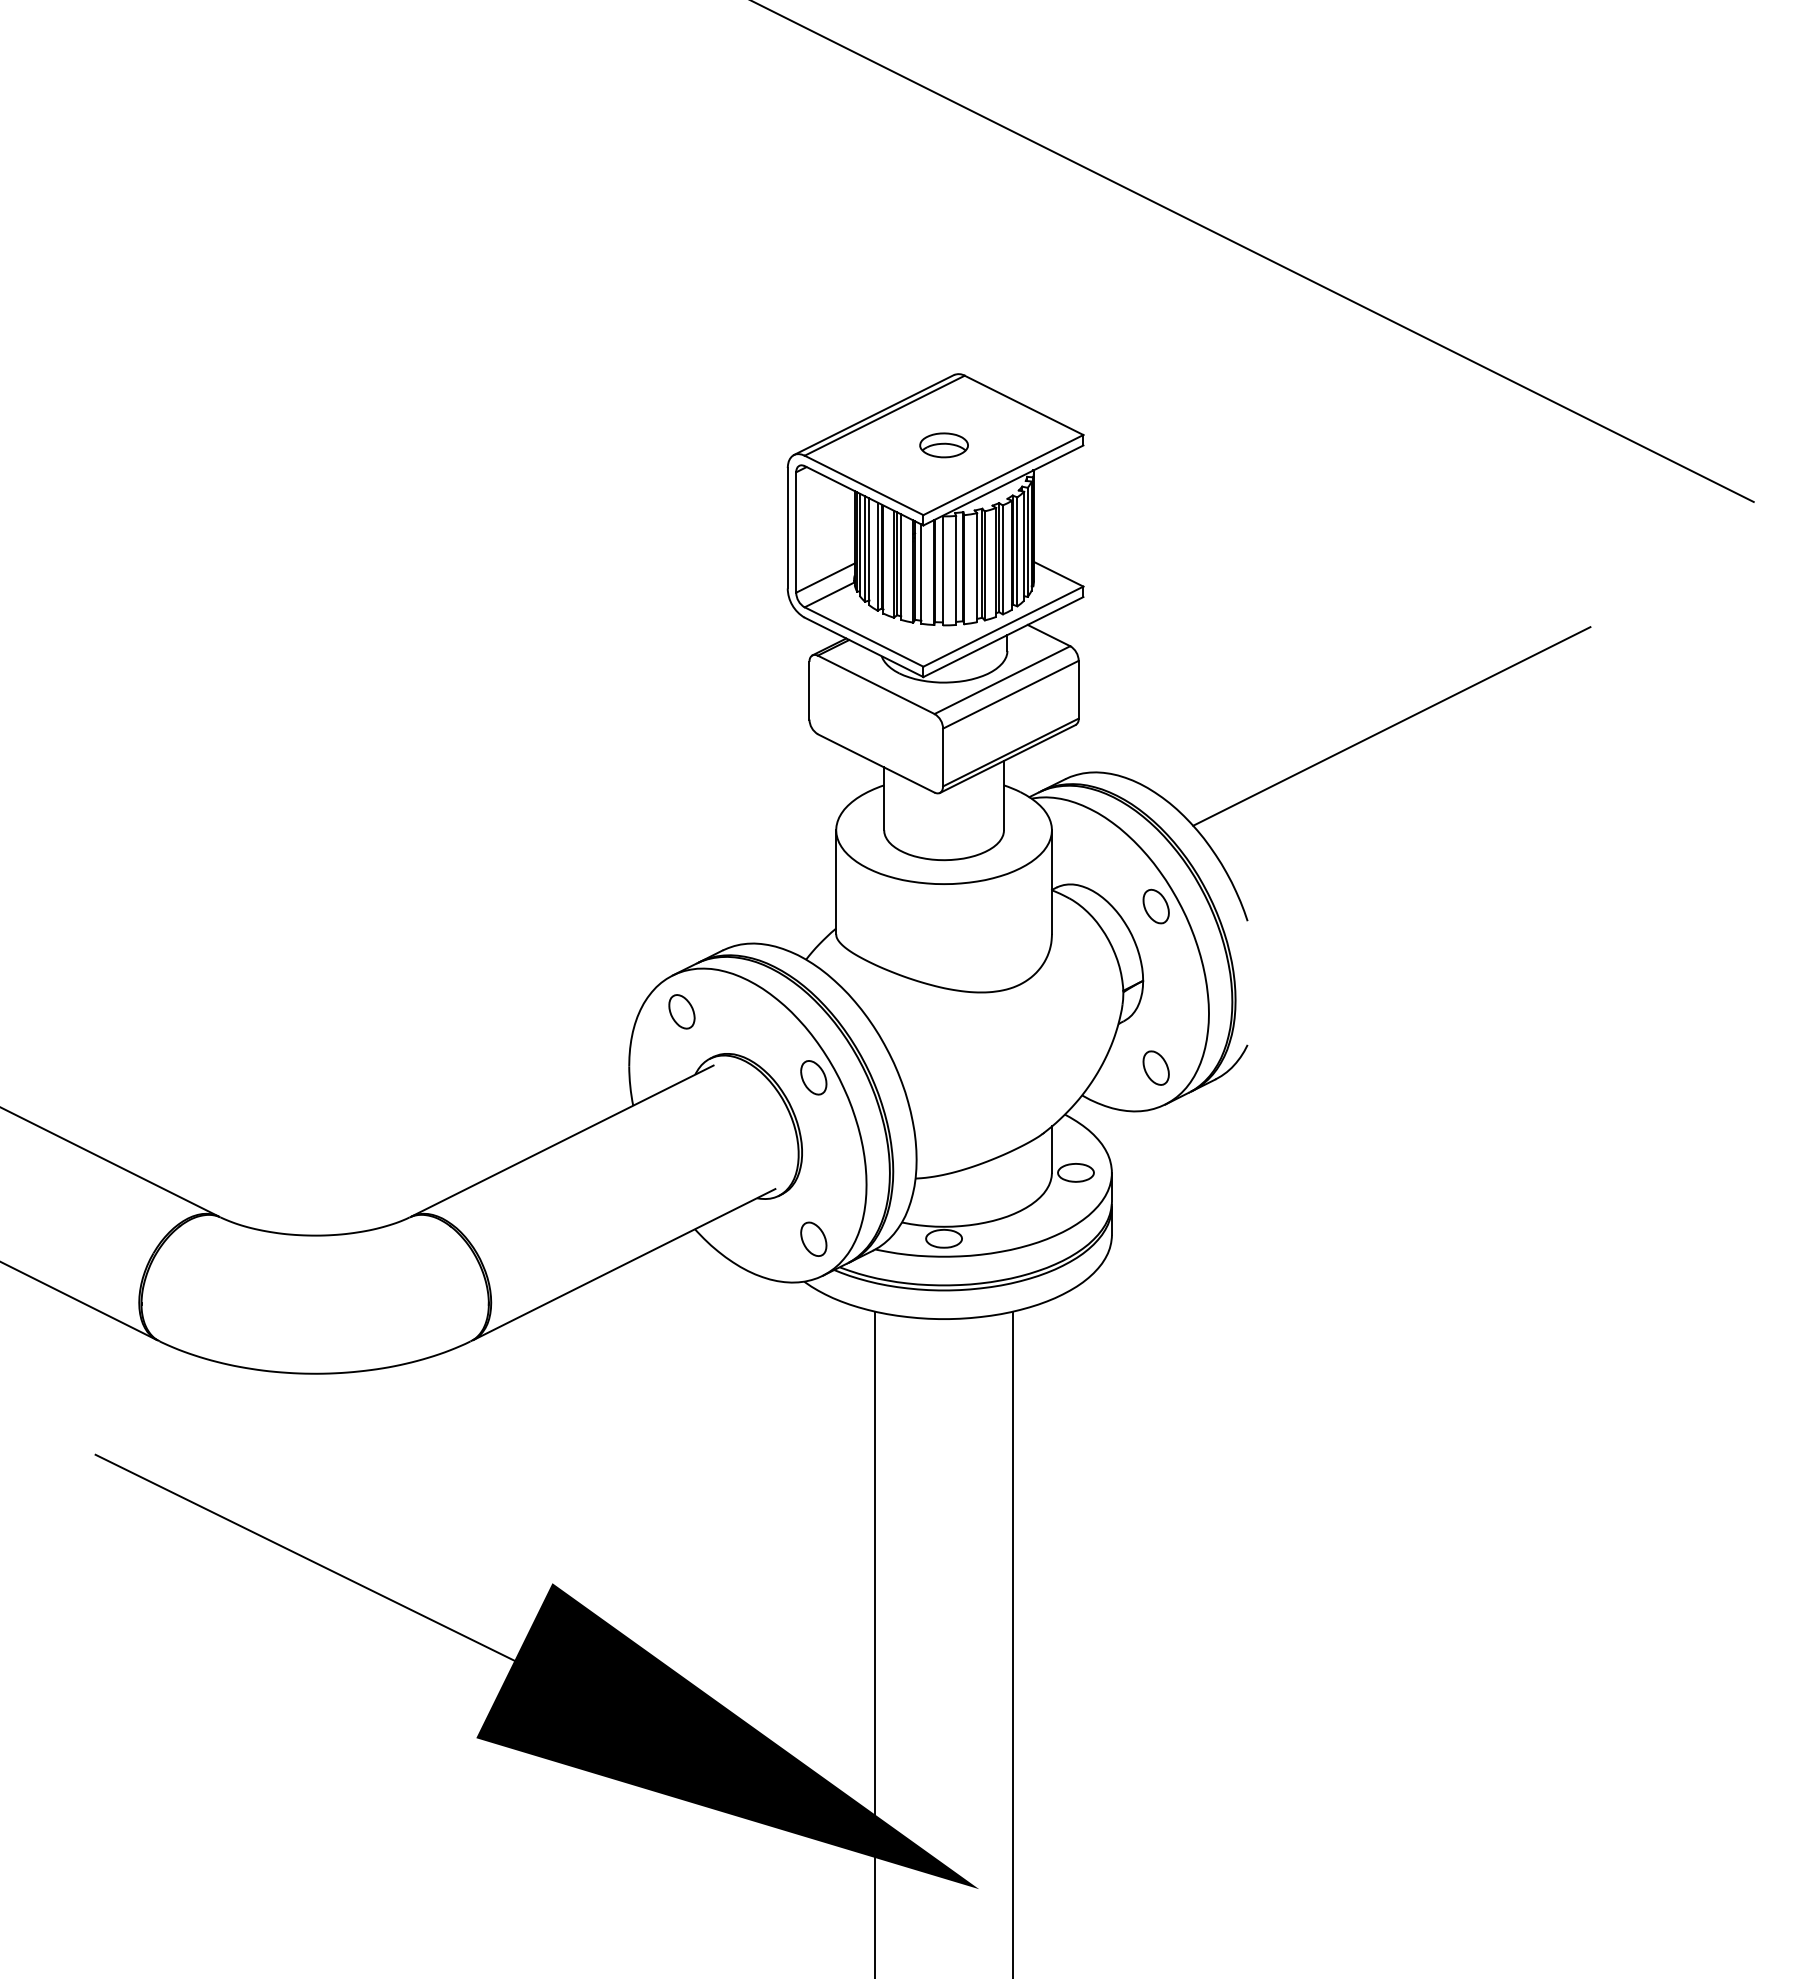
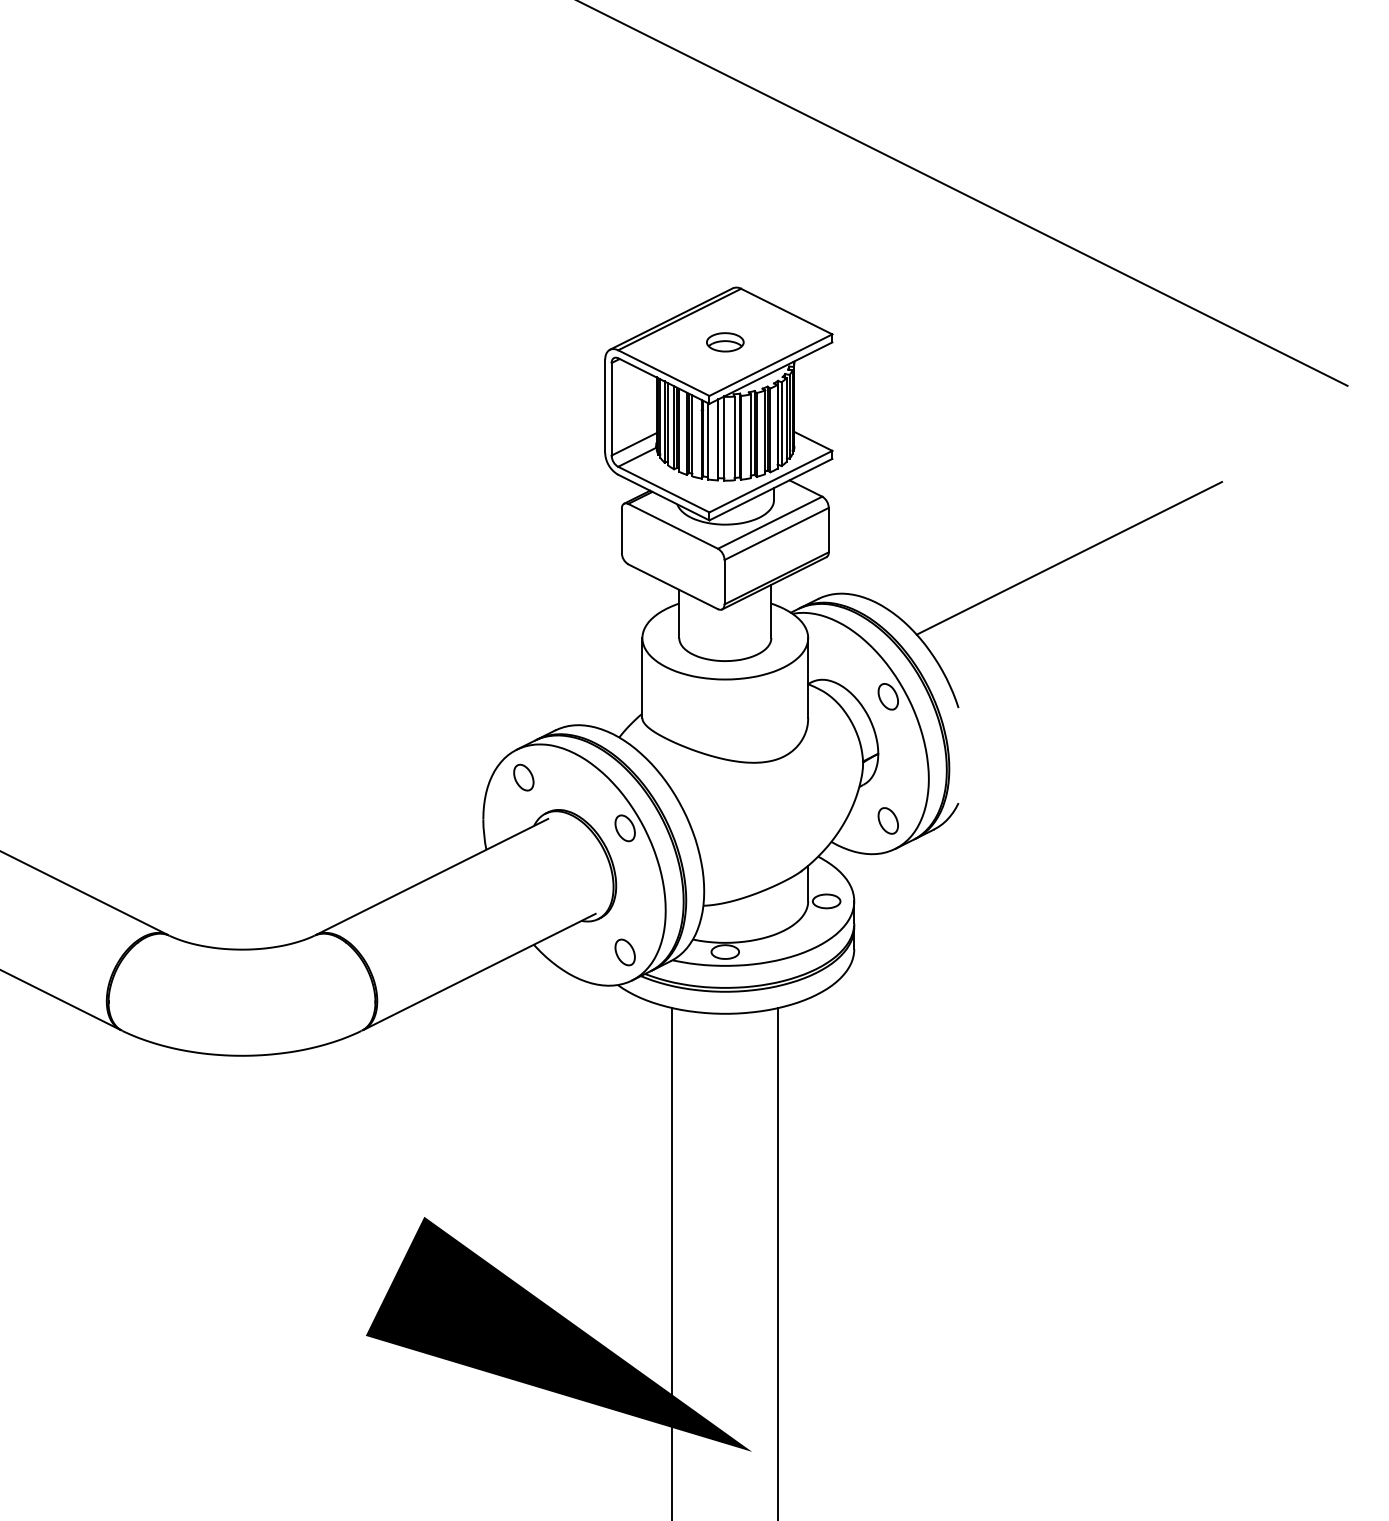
line: (304, 1557) -> (233, 1197), removed

